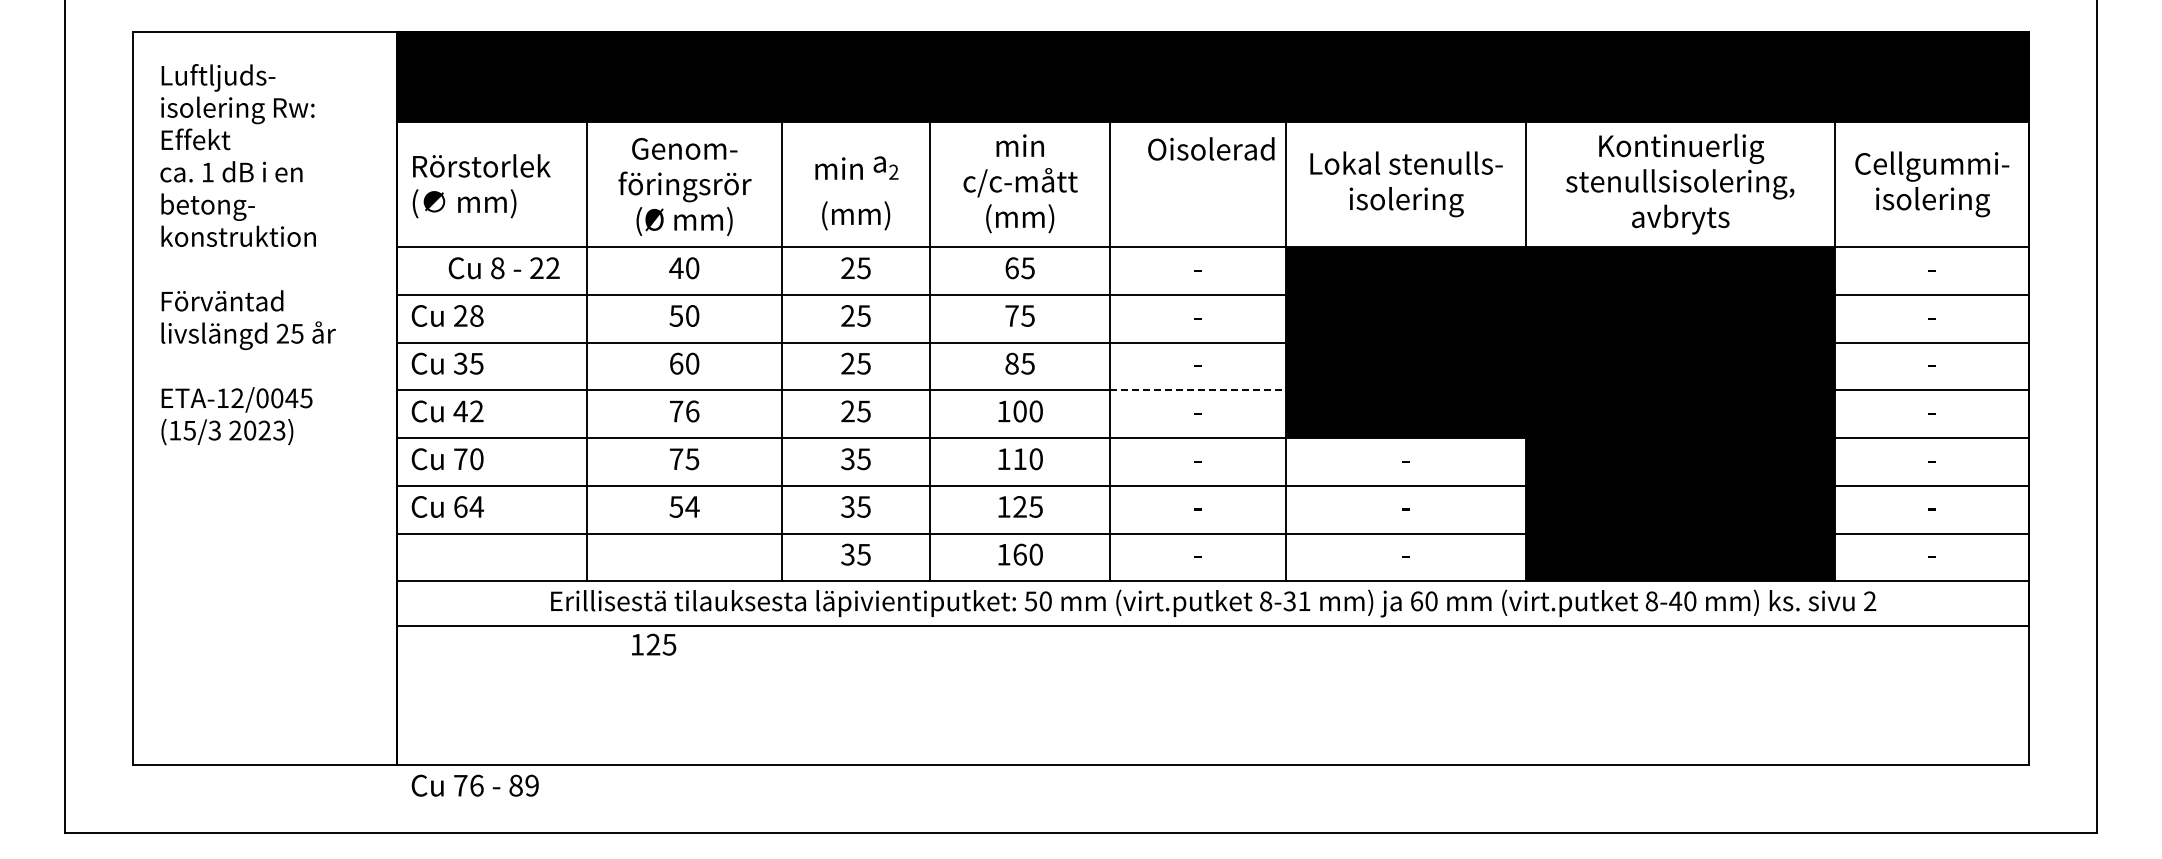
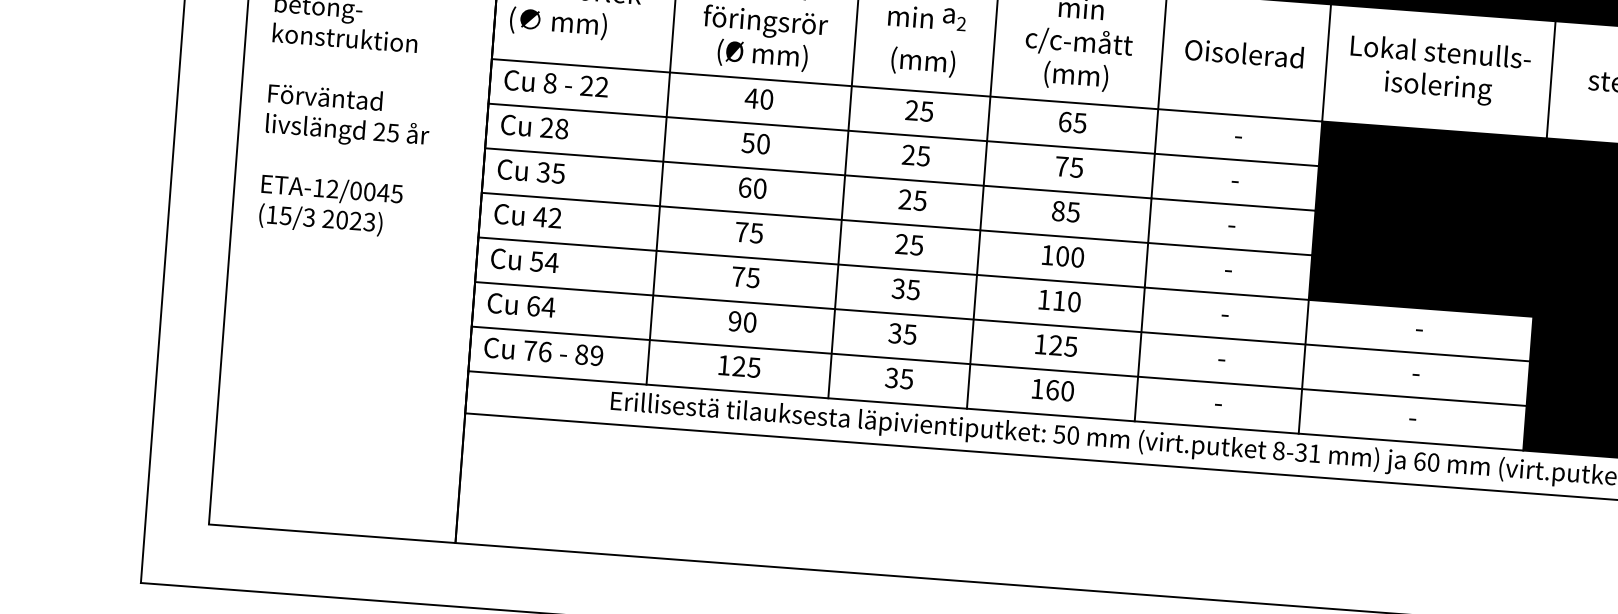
text: (1211, 148) -> (1244, 53), moved
text: (503, 268) -> (555, 83), moved
line: (1197, 390) -> (1229, 249), dashed -> solid
text: (692, 411) -> (756, 233), 76 -> 75
text: (468, 459) -> (544, 262), 70 -> 54
text: (684, 506) -> (742, 321), 54 -> 90
text: (654, 644) -> (740, 366), moved
text: (474, 785) -> (543, 351), moved

